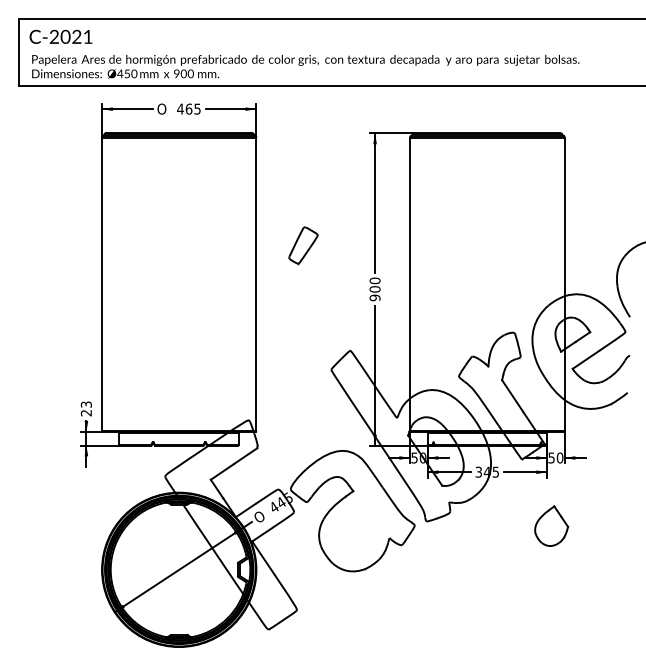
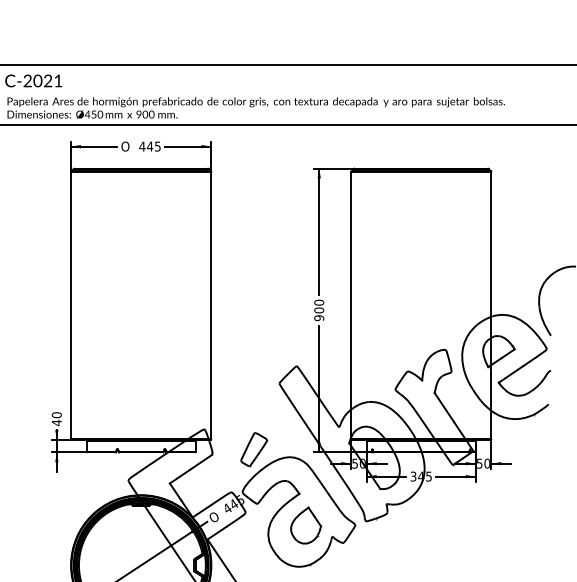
text: (188, 108) -> (149, 146), 465 -> 445
part: (303, 245) -> (254, 449), moved
text: (85, 408) -> (56, 418), 23 -> 40
part: (551, 525) -> (305, 525), moved

